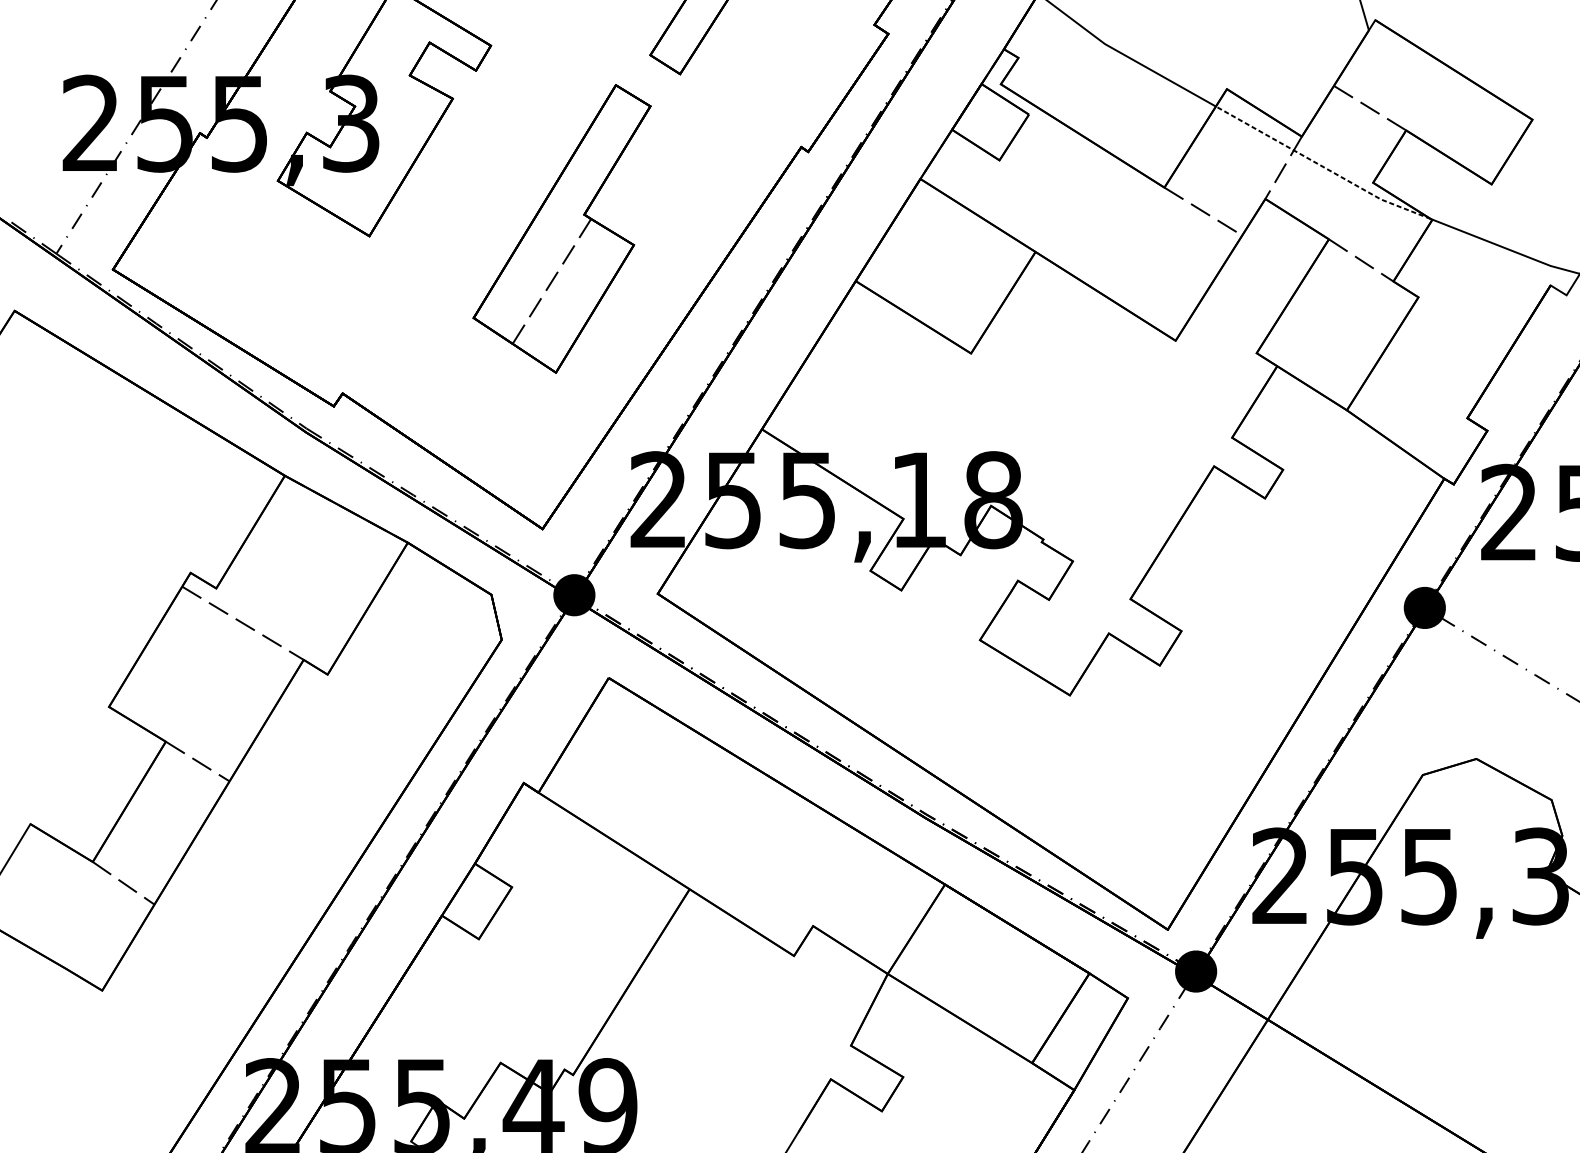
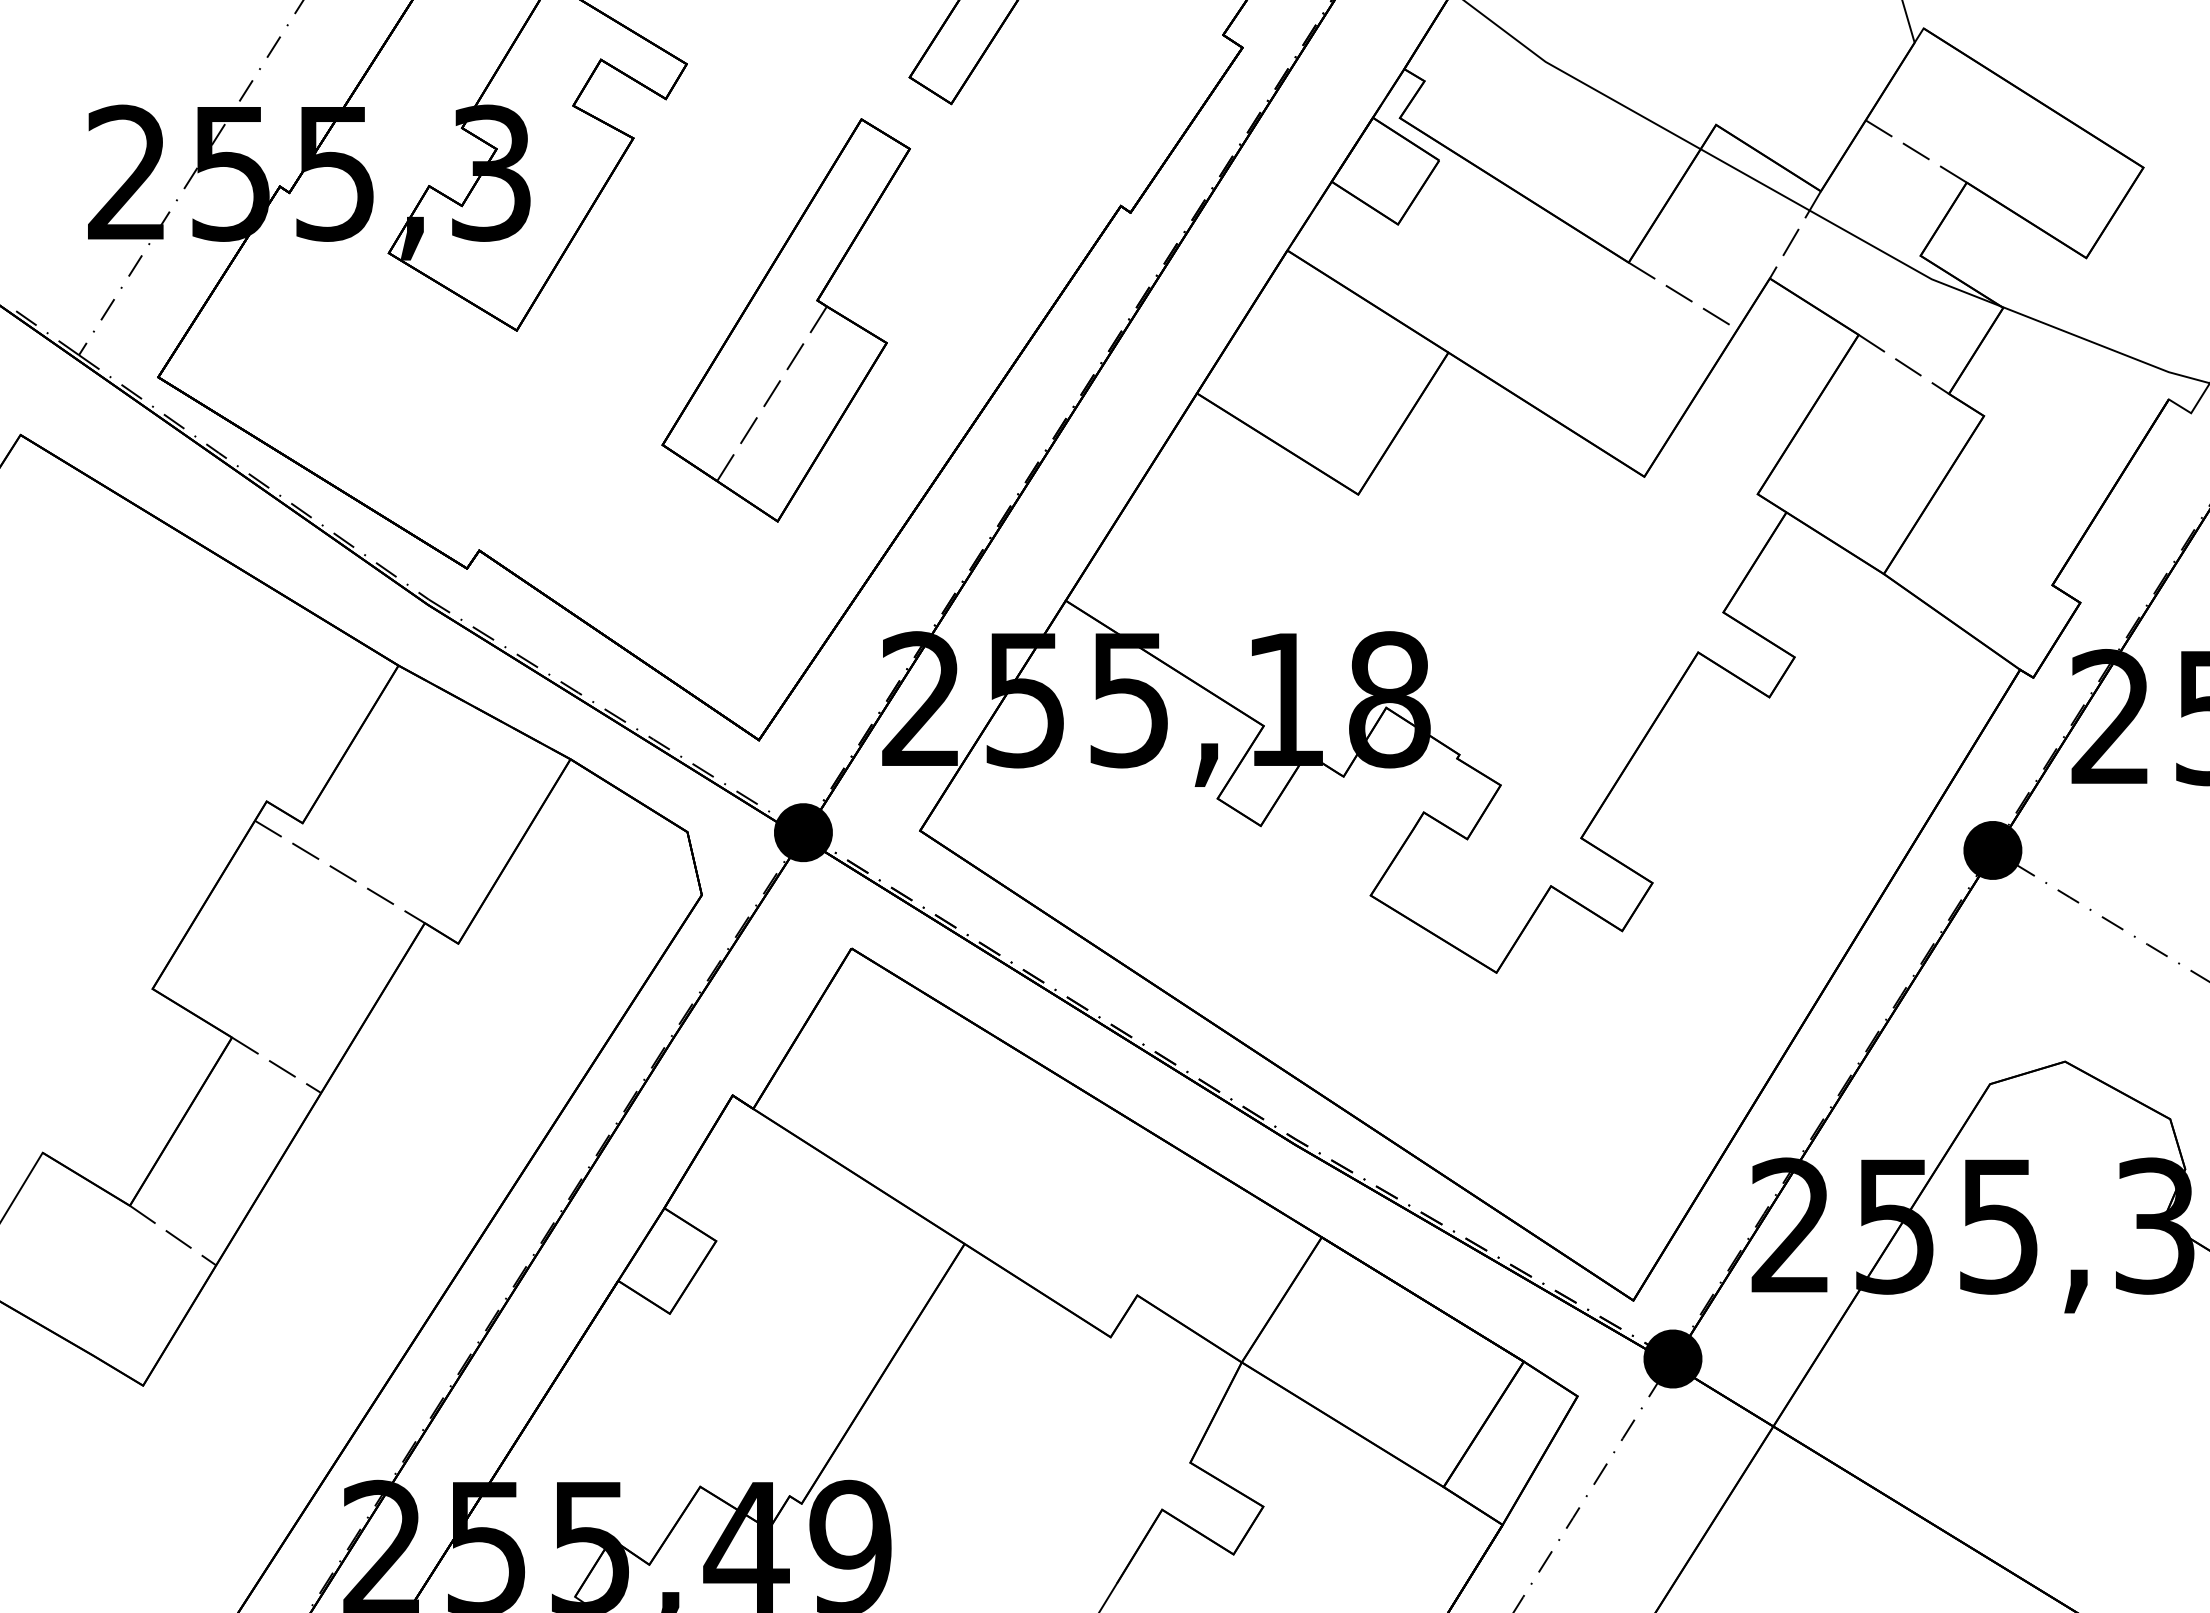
line: (1322, 166) -> (1849, 232), dashed -> solid

